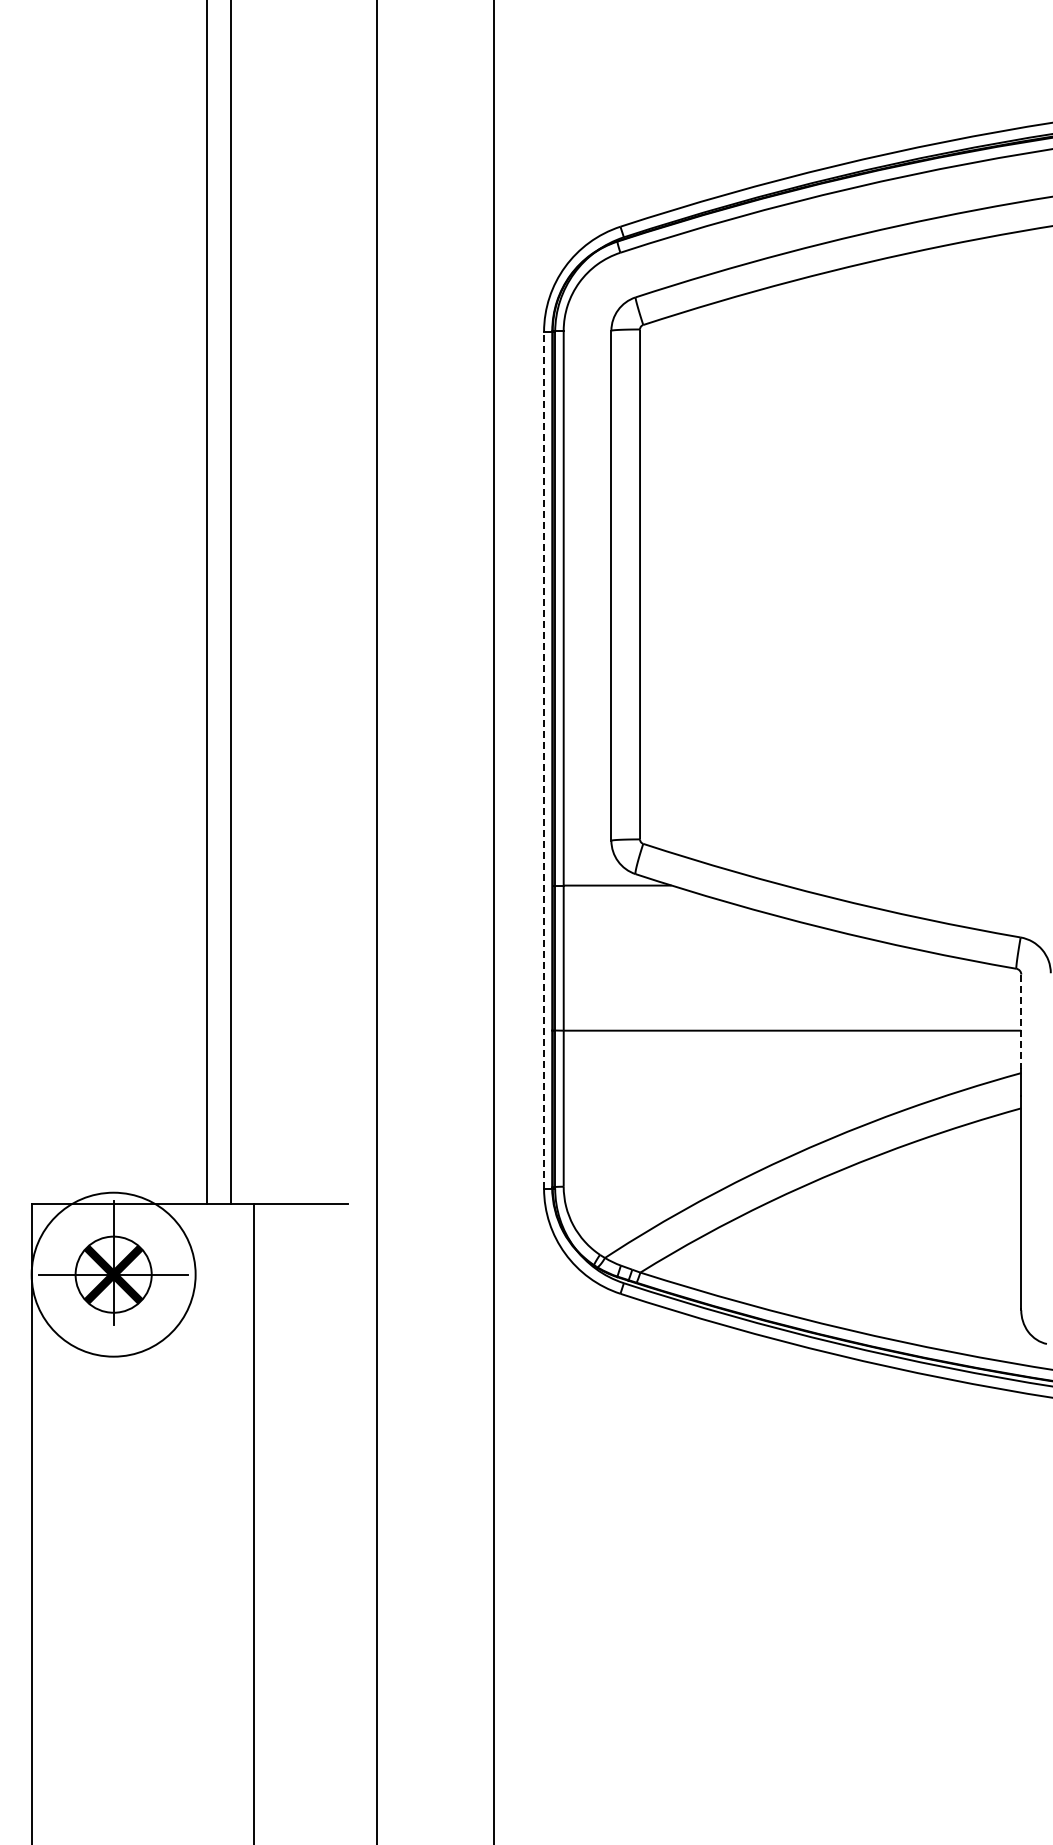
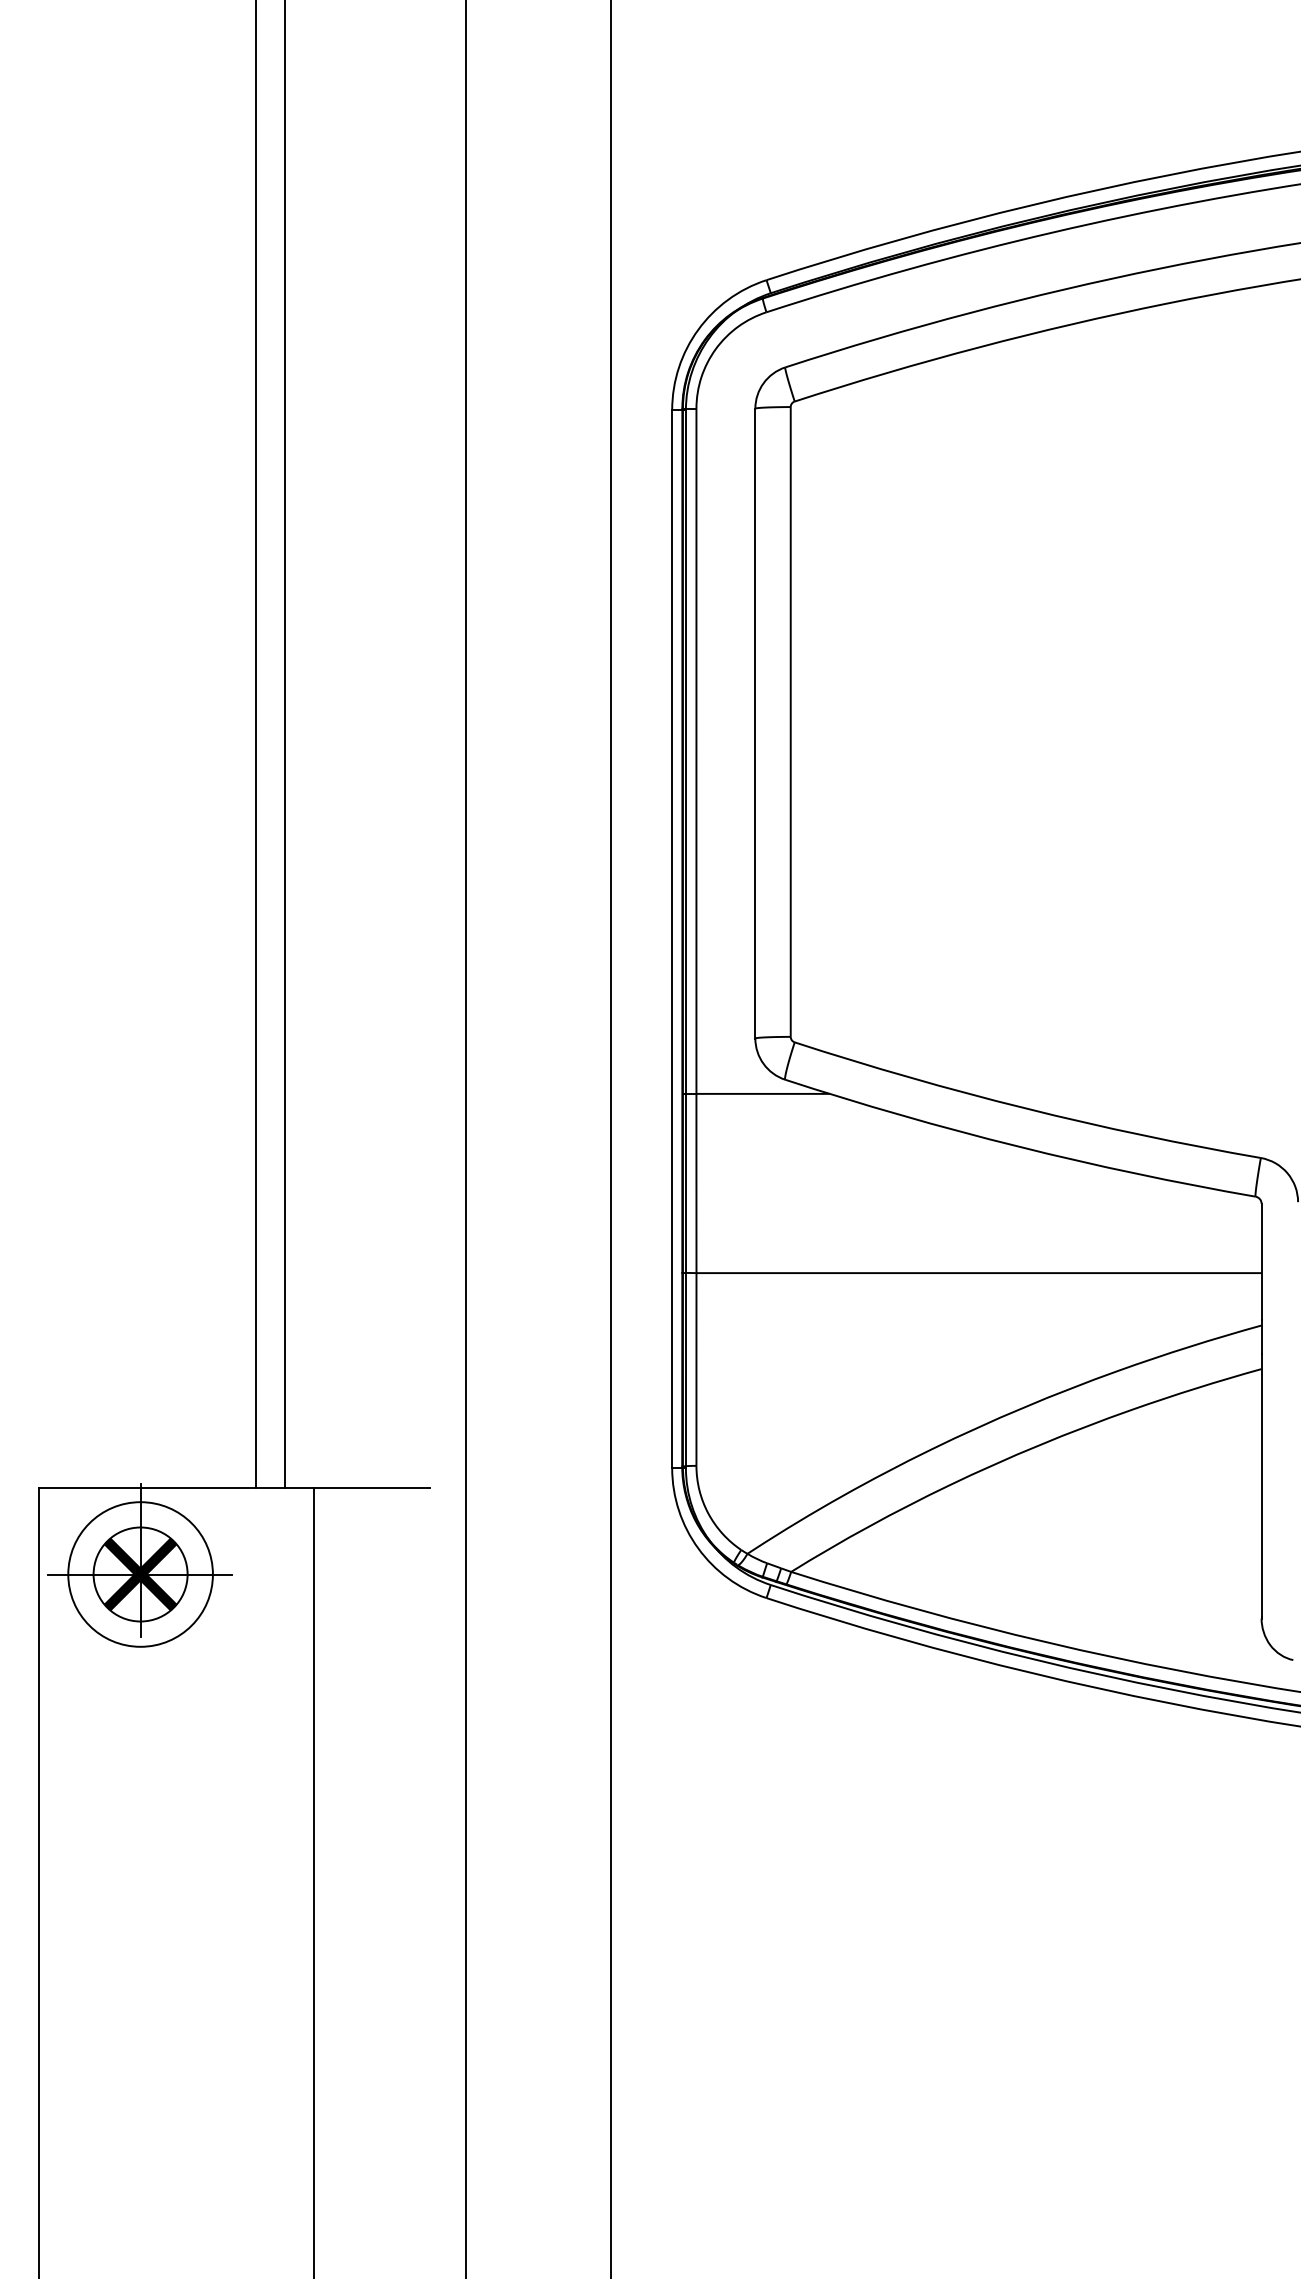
line: (544, 759) -> (672, 938), dashed -> solid
line: (1021, 1021) -> (1261, 1261), dashed -> solid
circle: (113, 1274) -> (140, 1574), size x0.71

